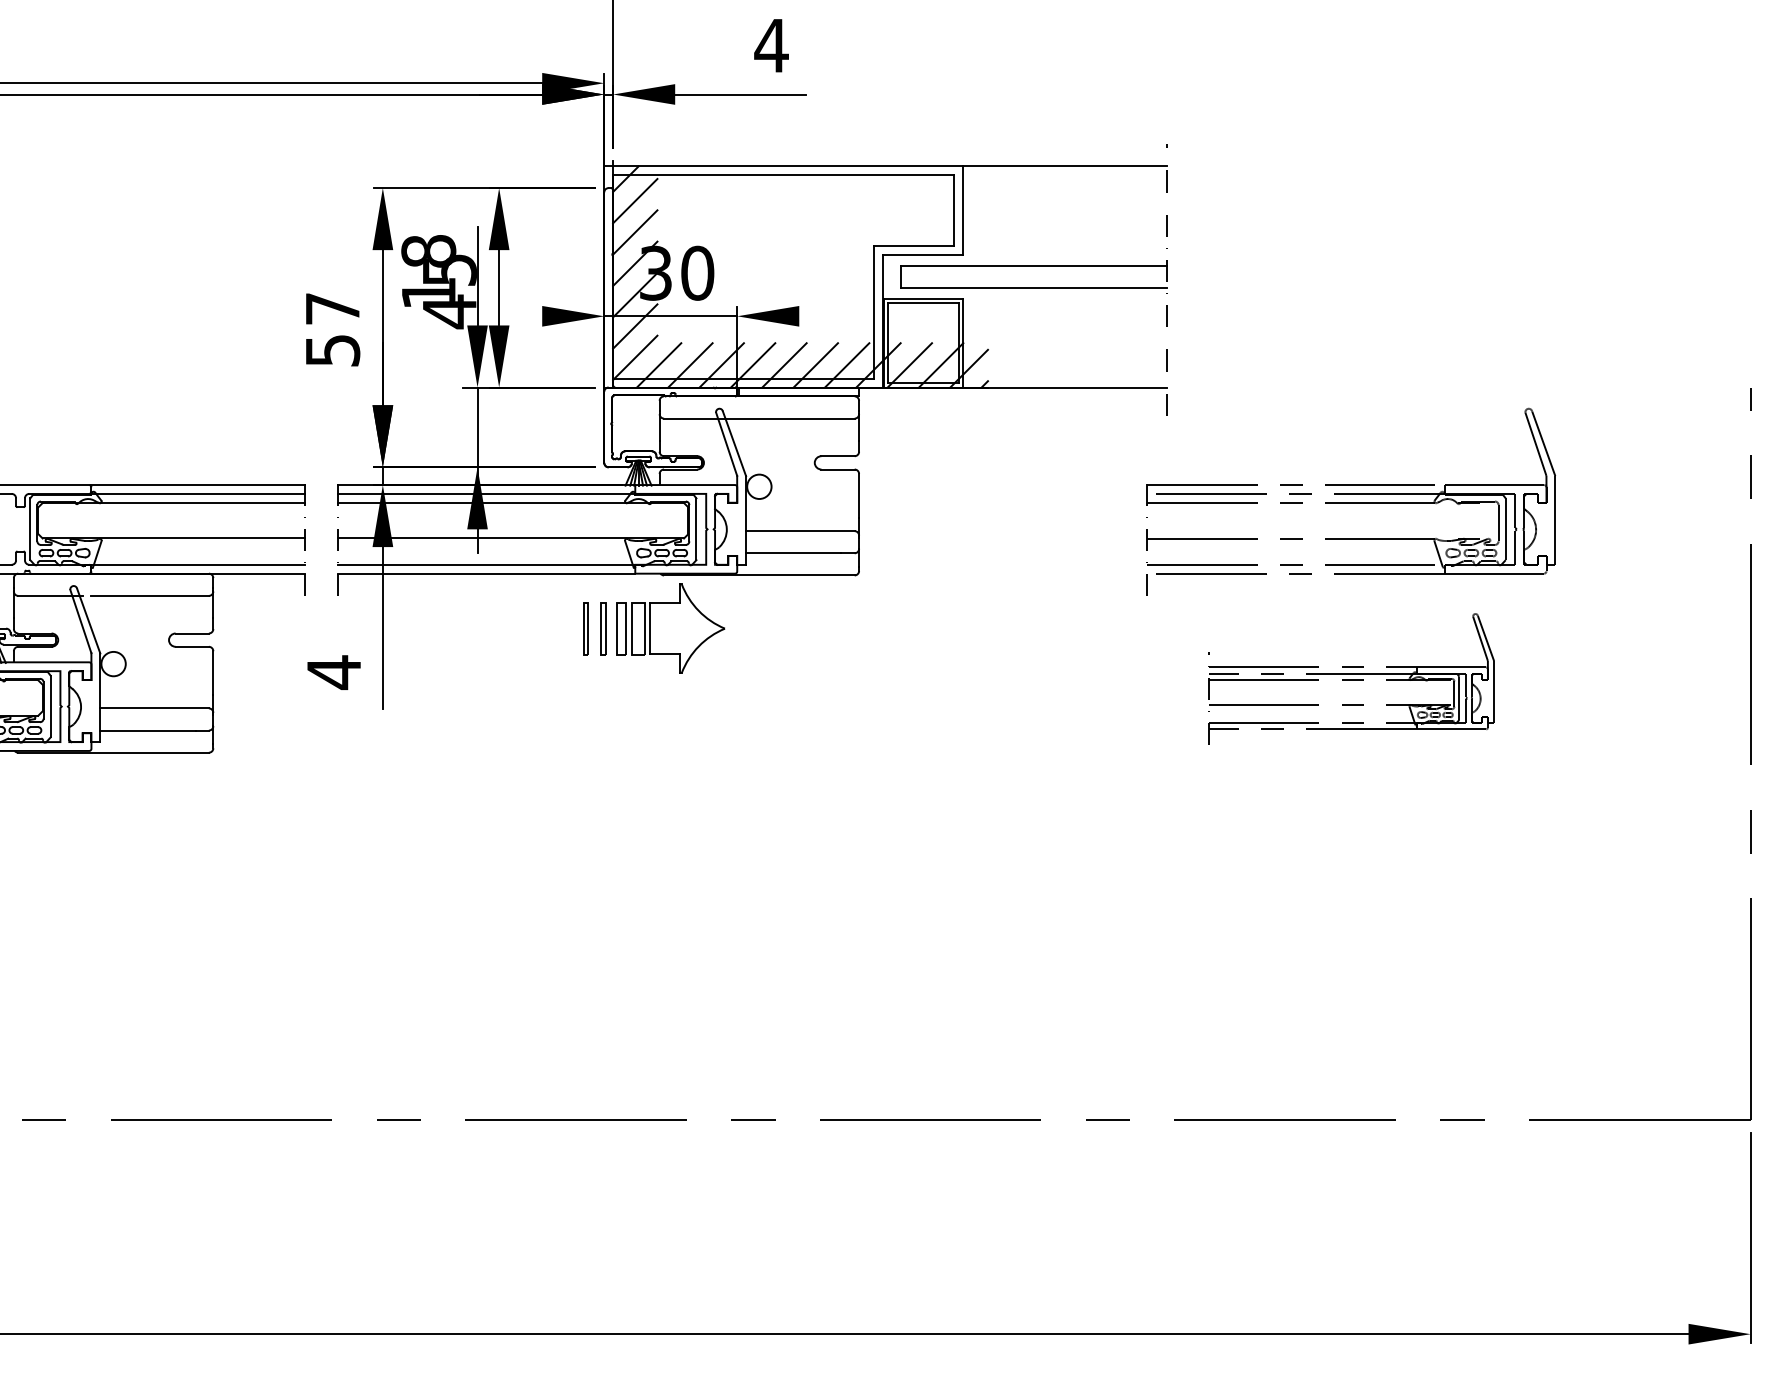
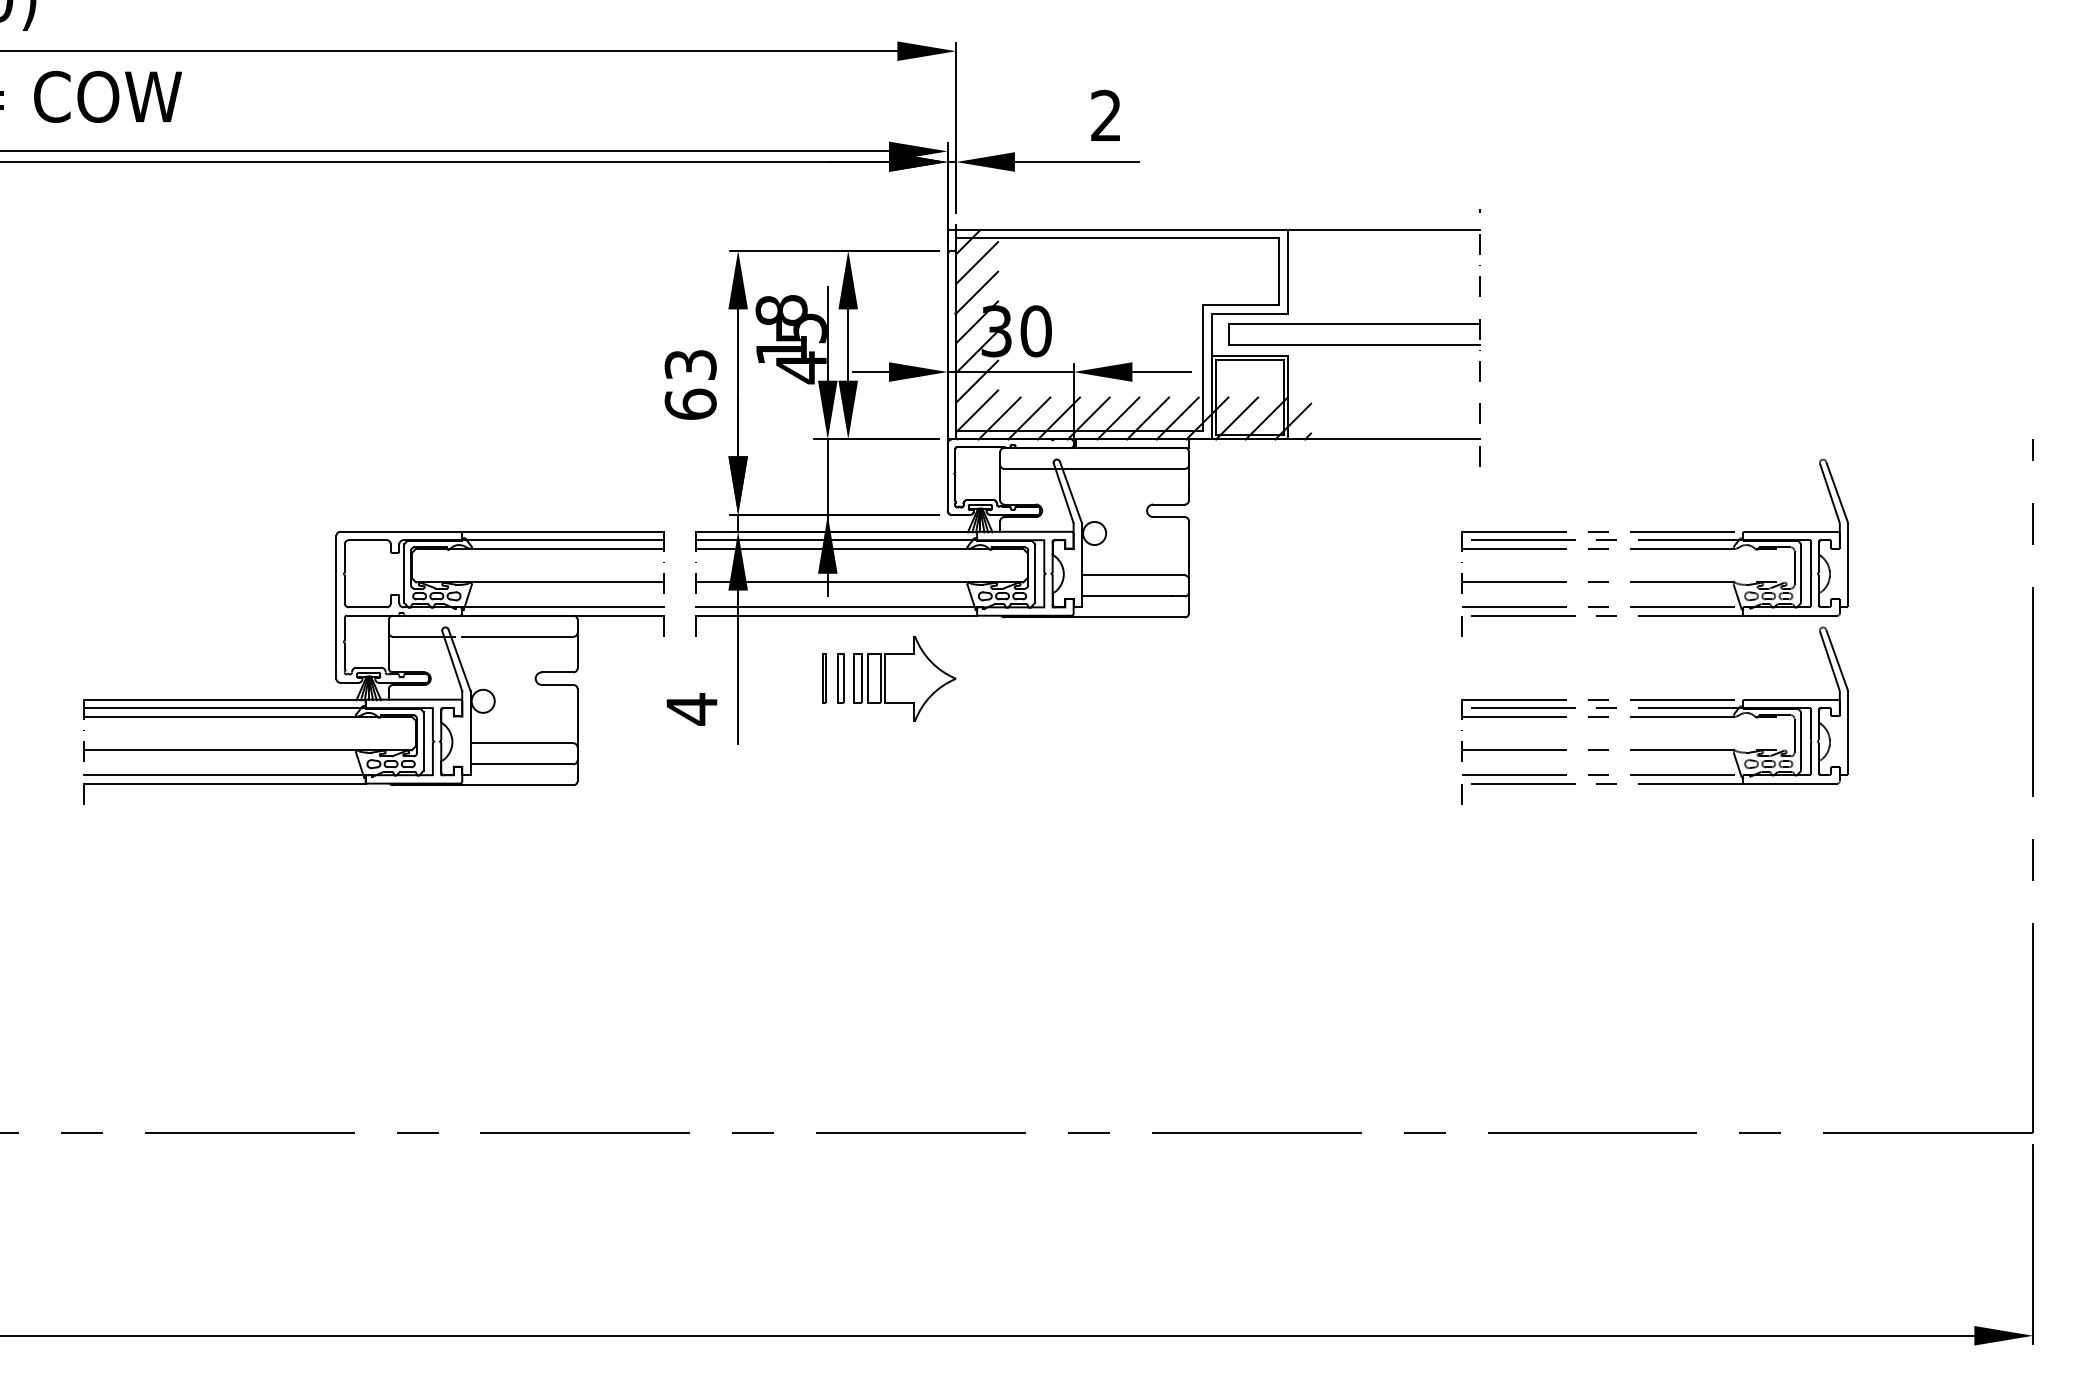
text: (770, 44) -> (1105, 114), 4 -> 2
line: (523, 316) -> (871, 372), added
line: (830, 316) -> (1161, 372), added
text: (332, 329) -> (690, 384), 57 -> 63
part: (654, 628) -> (889, 678), moved
part: (1350, 679) -> (1654, 715), size x1.43

